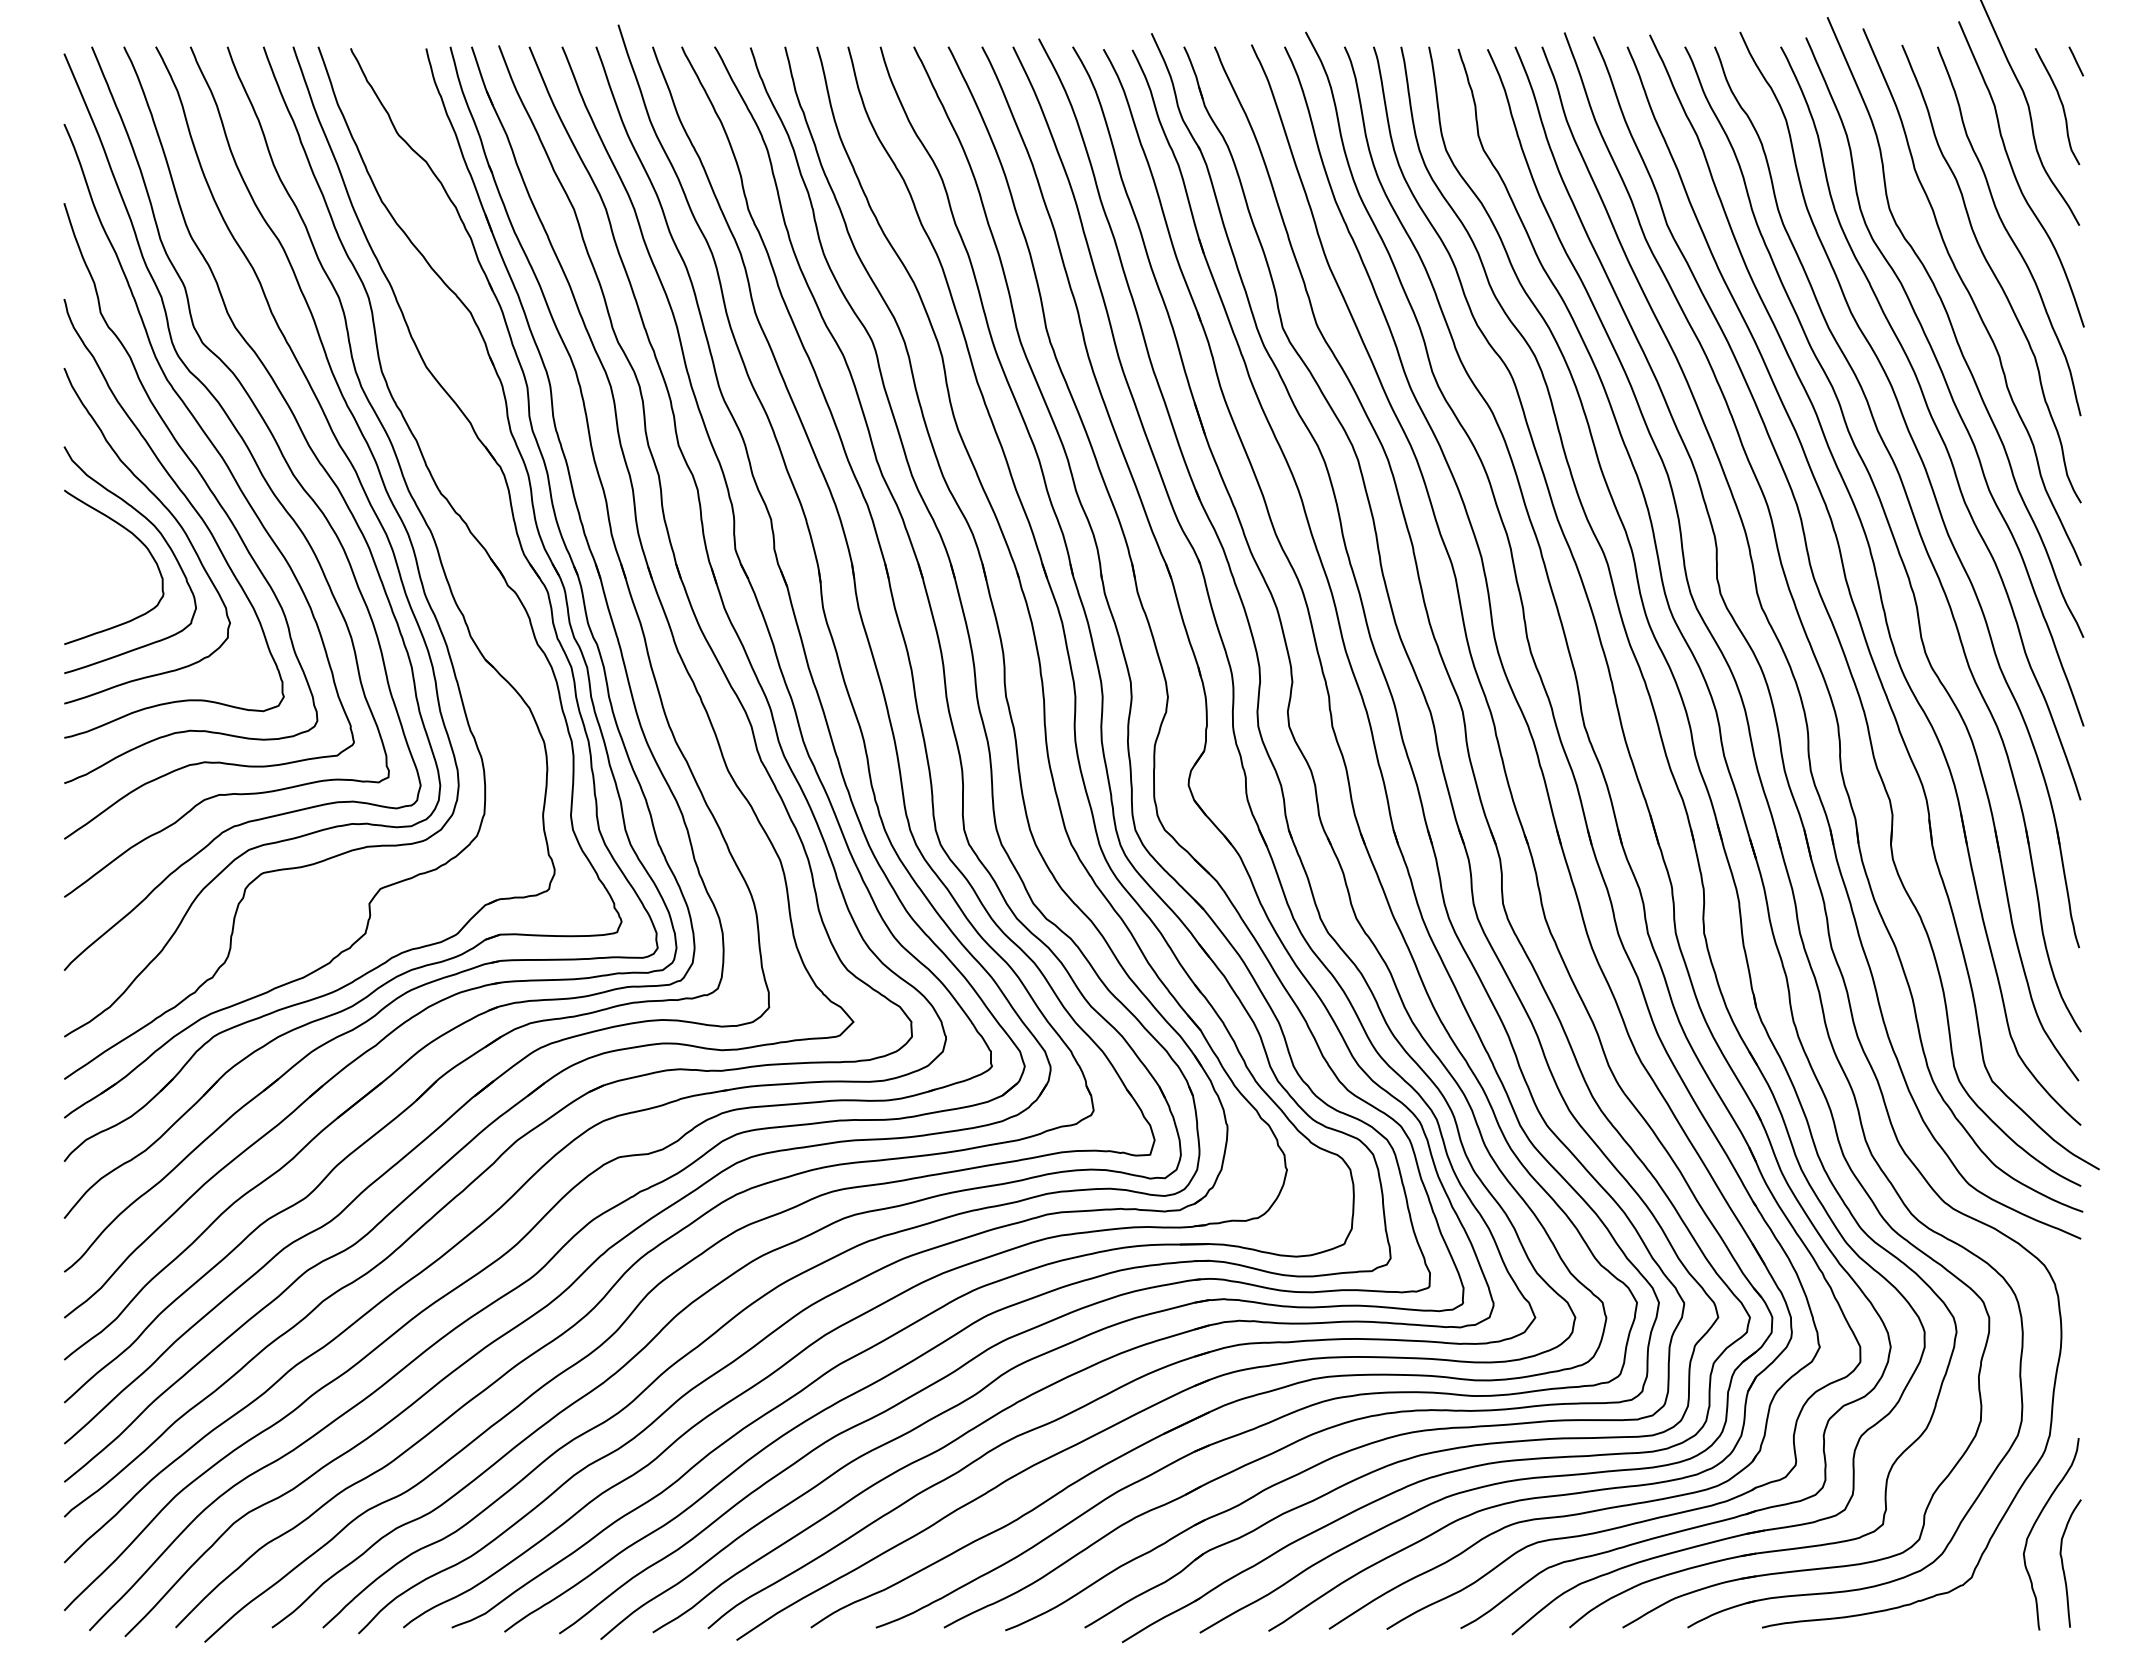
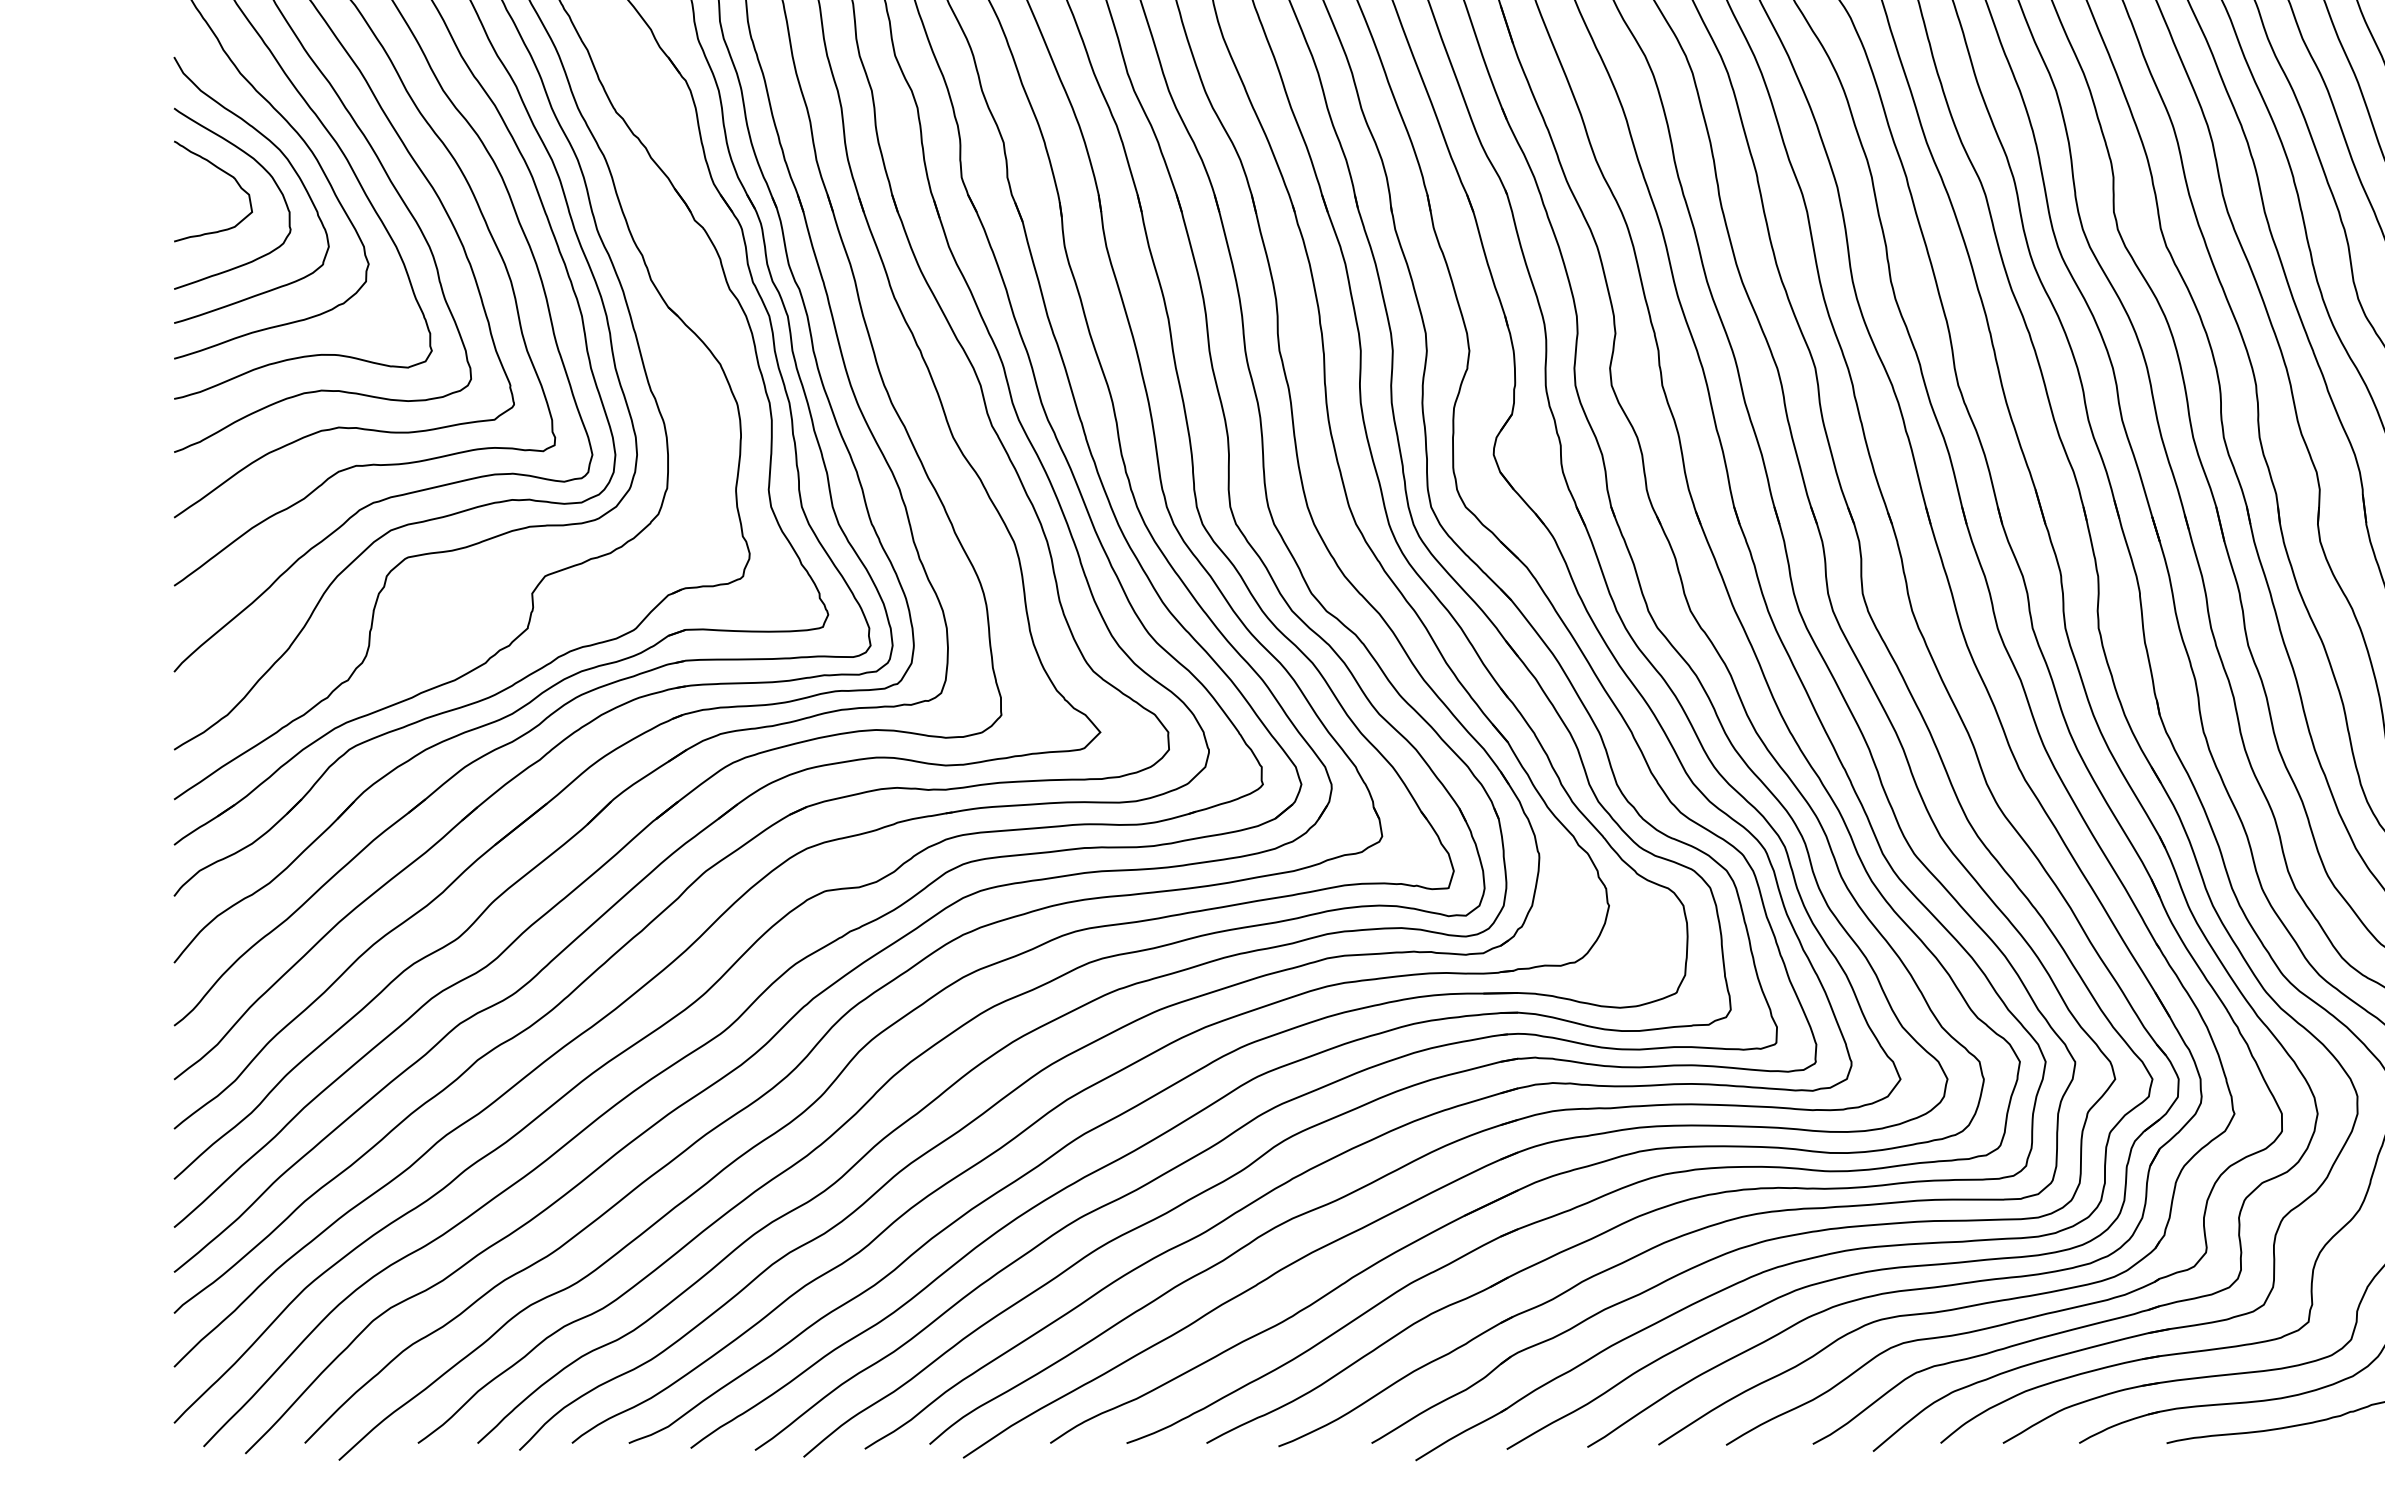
curve: (108, 546) -> (226, 174), added

